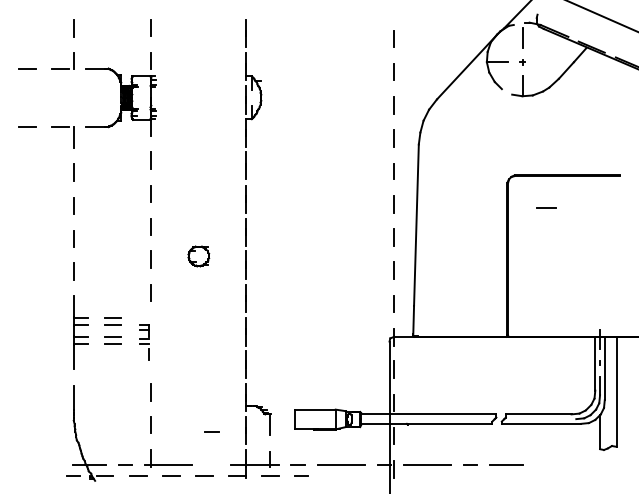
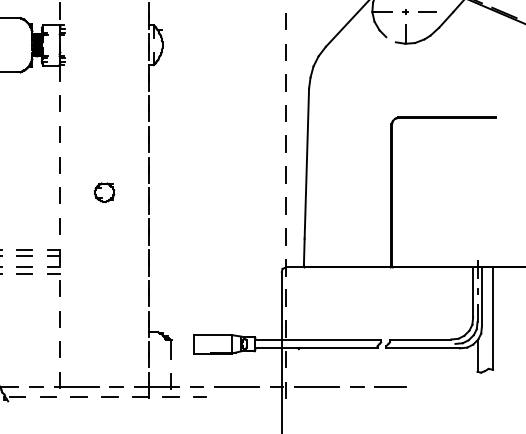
line: (546, 207) -> (427, 11), moved
part: (144, 342) -> (54, 272), size x1.43
line: (211, 431) -> (116, 386), moved

